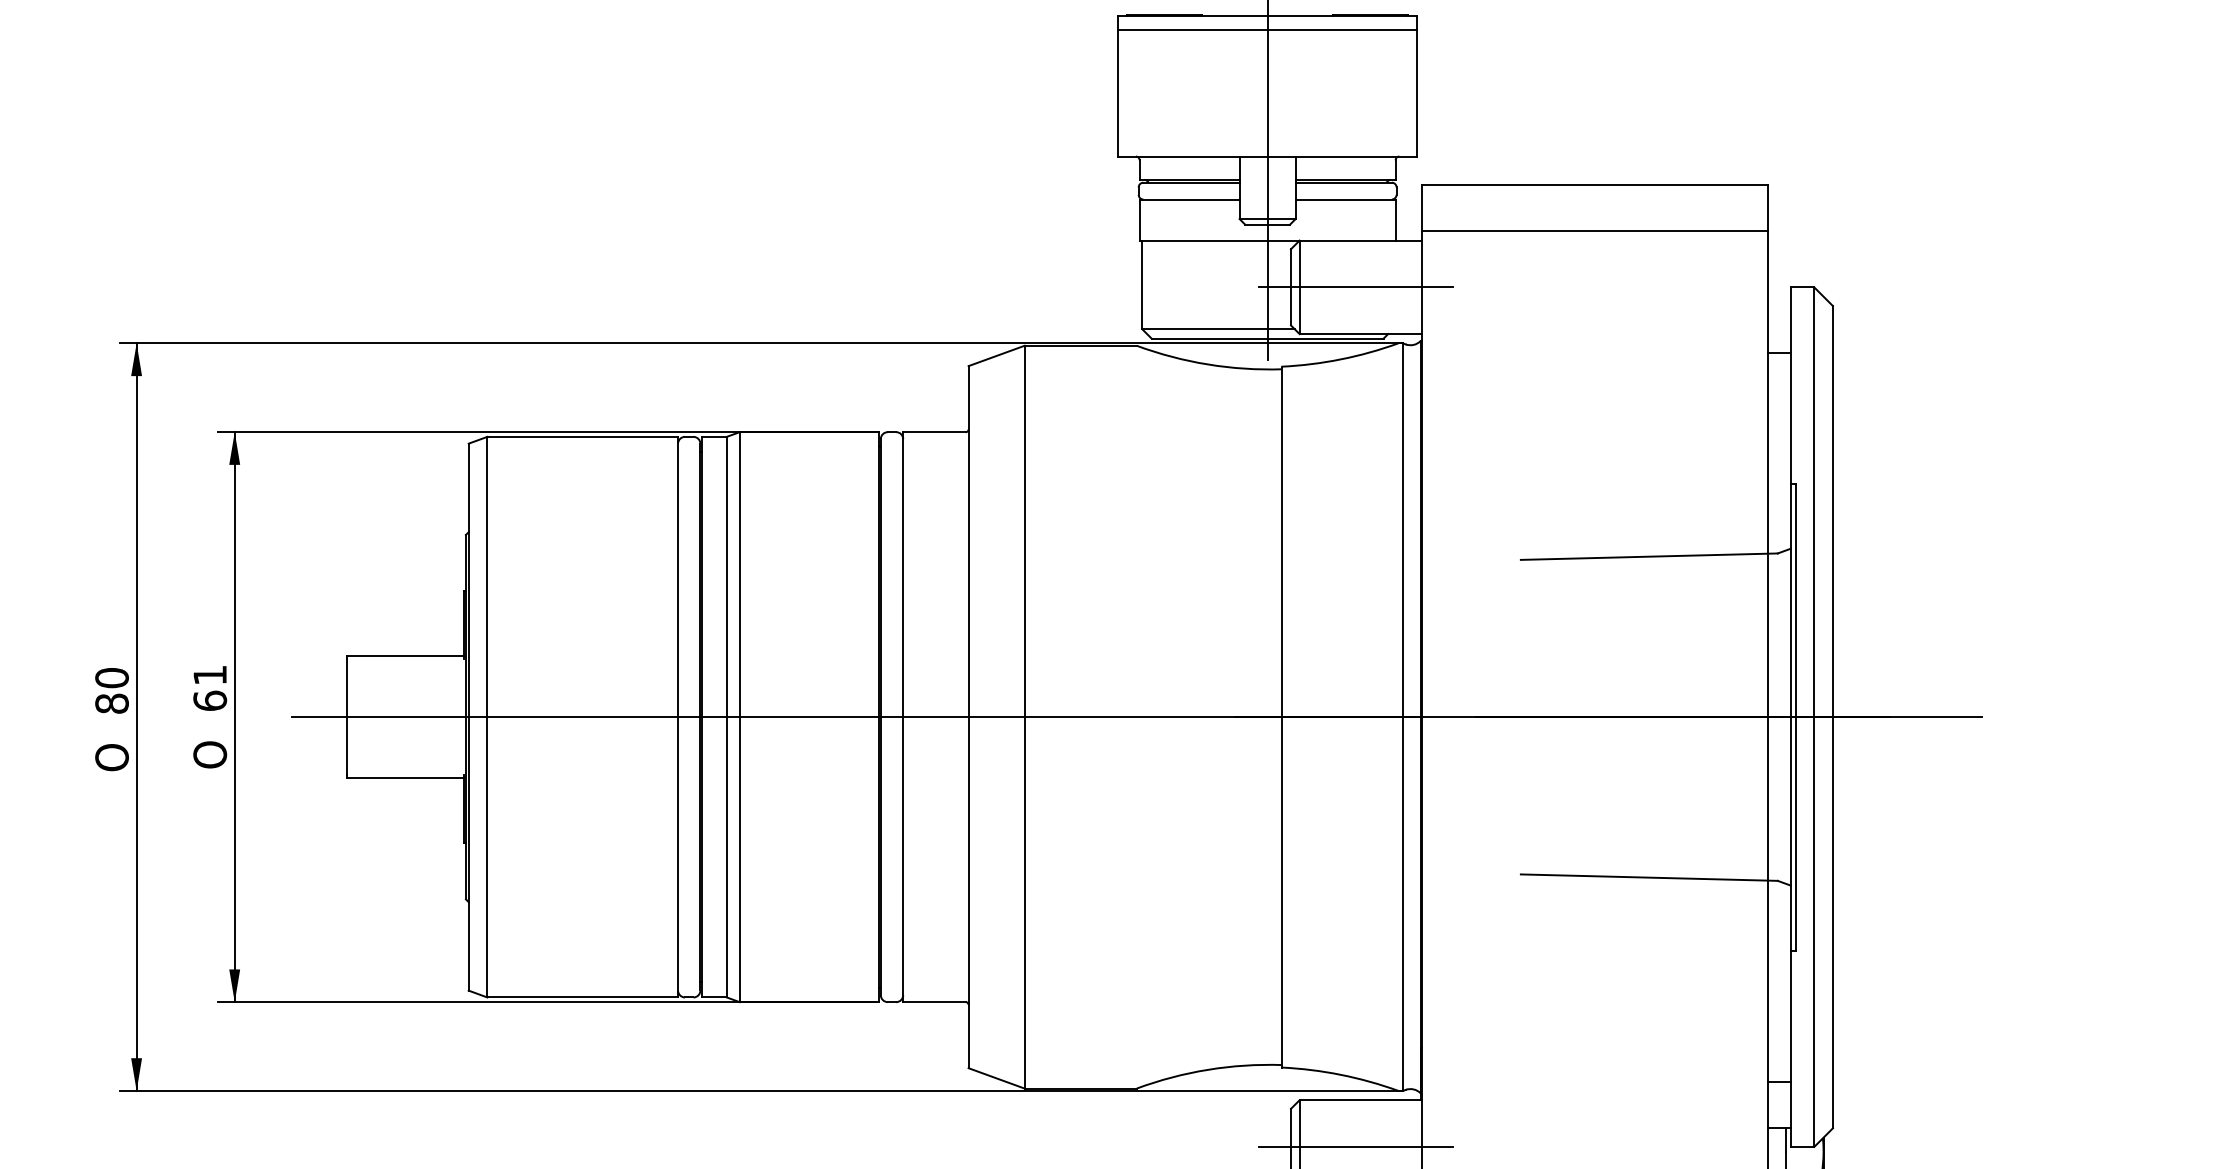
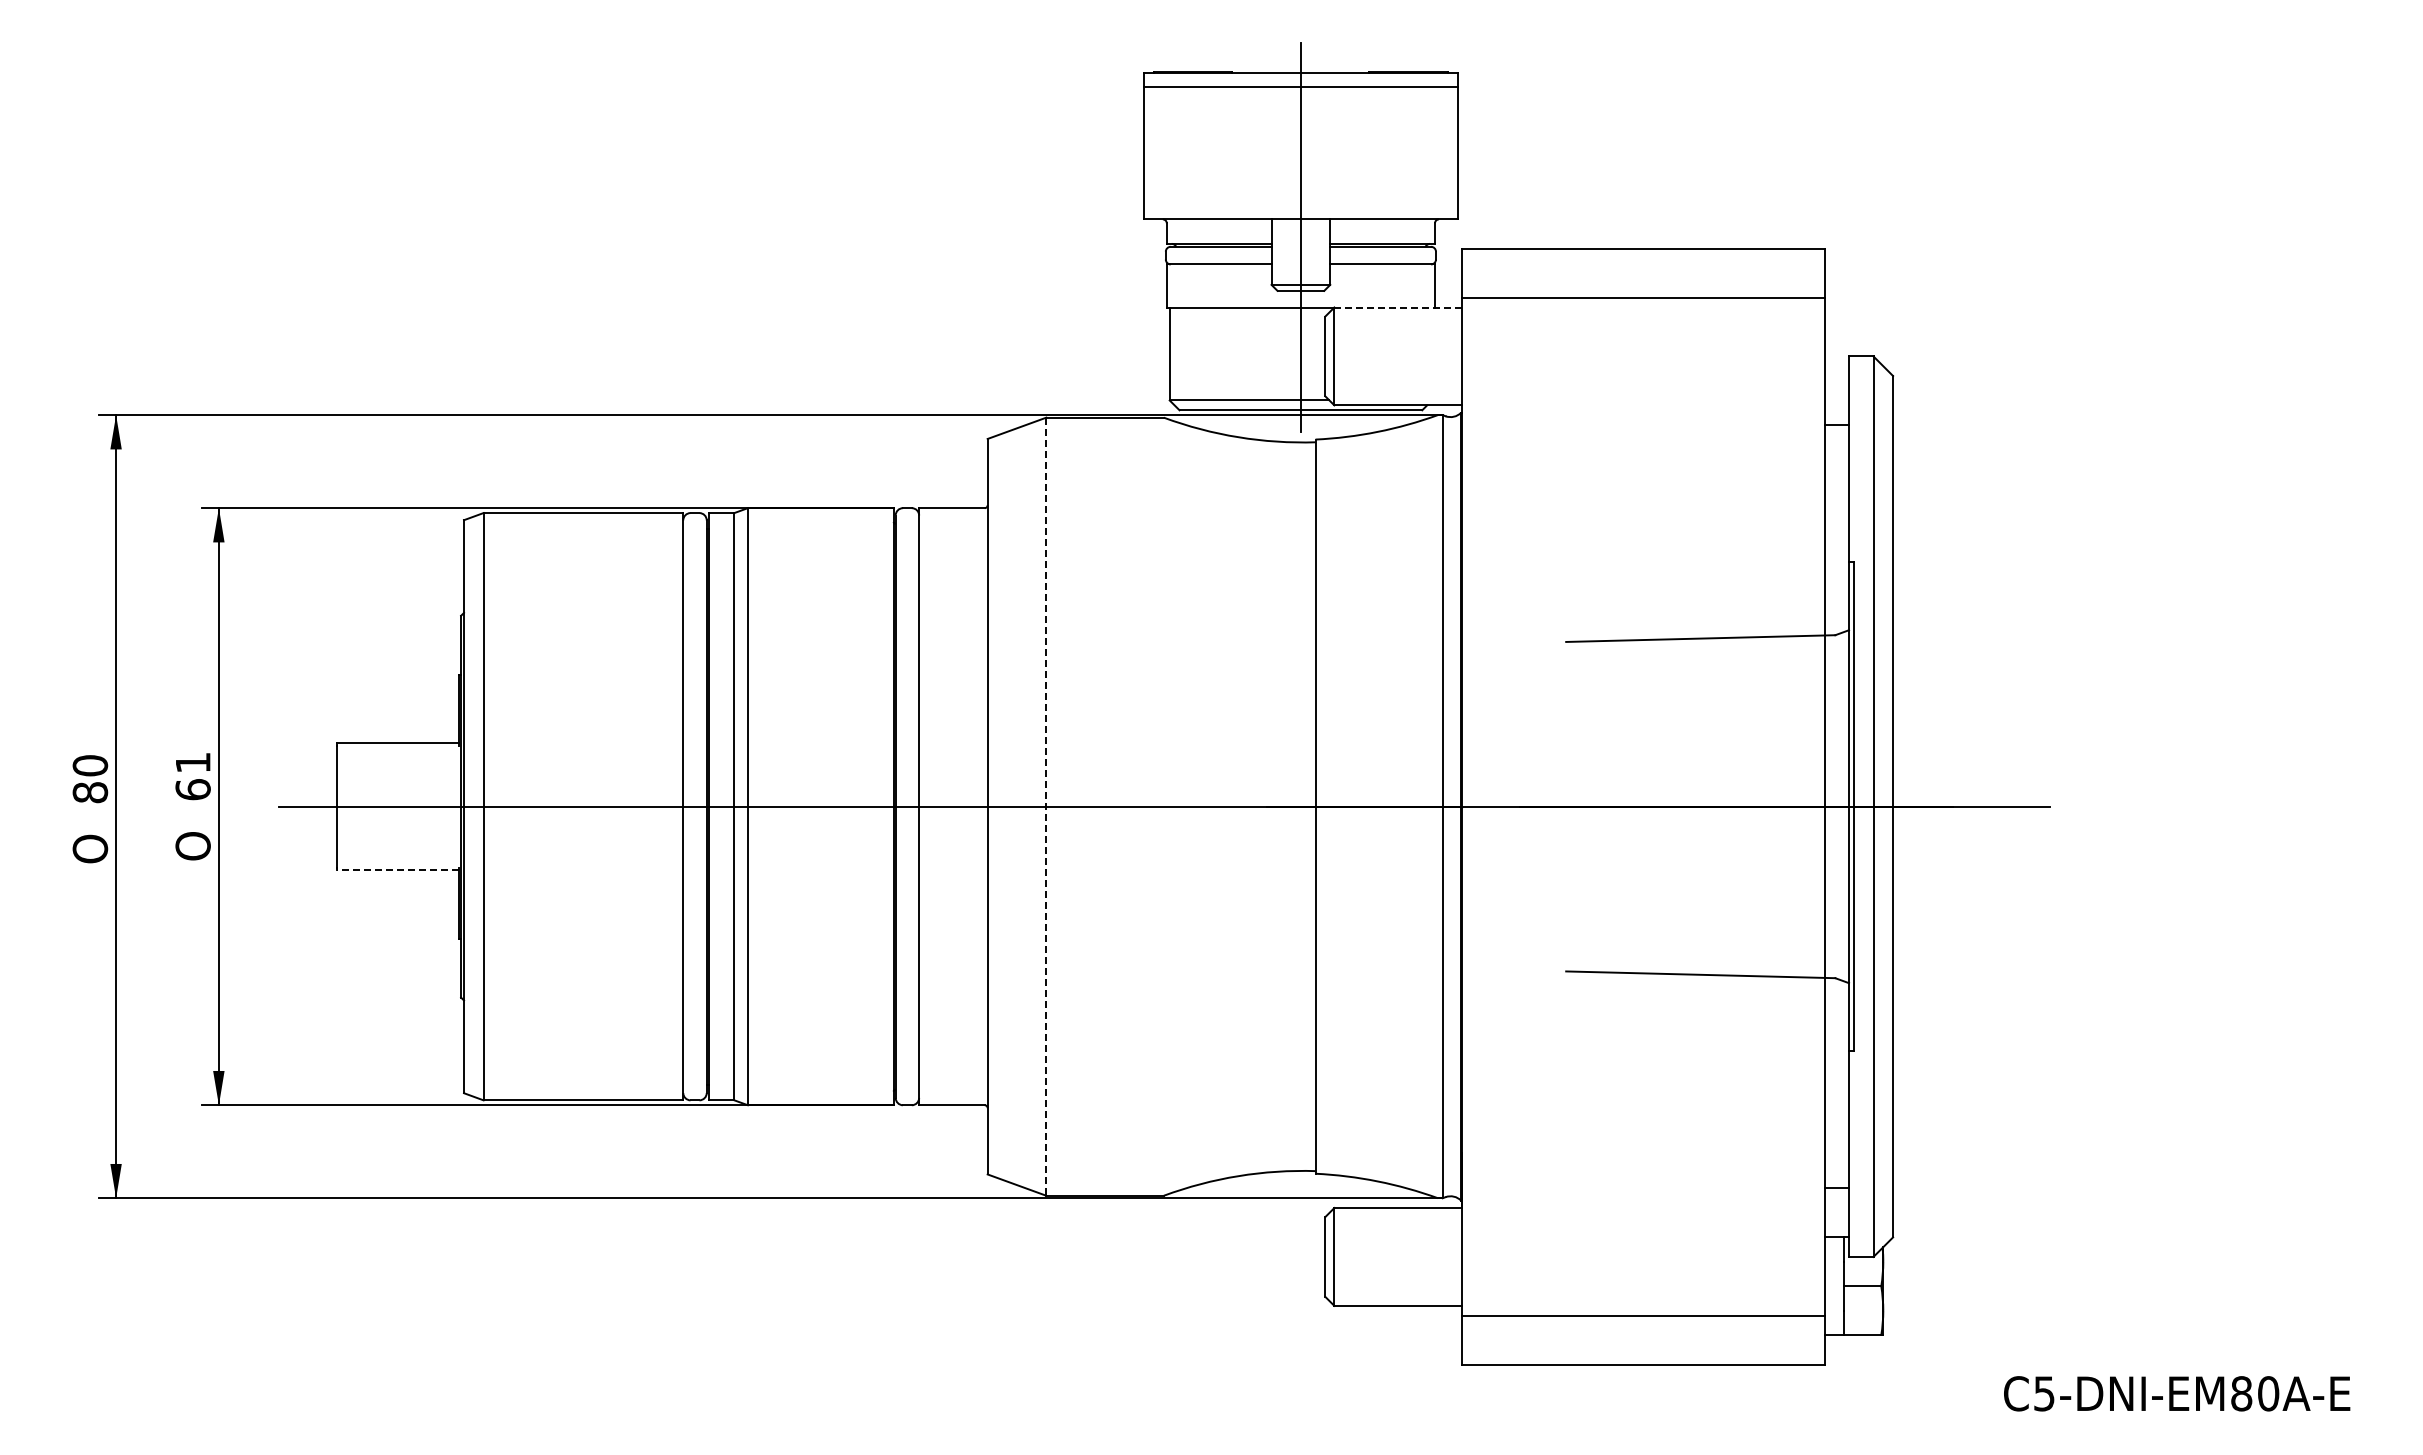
line: (1359, 240) -> (1397, 307), solid -> dashed
line: (1356, 287) -> (1393, 356), removed
line: (1024, 717) -> (1046, 807), solid -> dashed
line: (405, 778) -> (397, 870), solid -> dashed
line: (1356, 1146) -> (1393, 1256), removed

